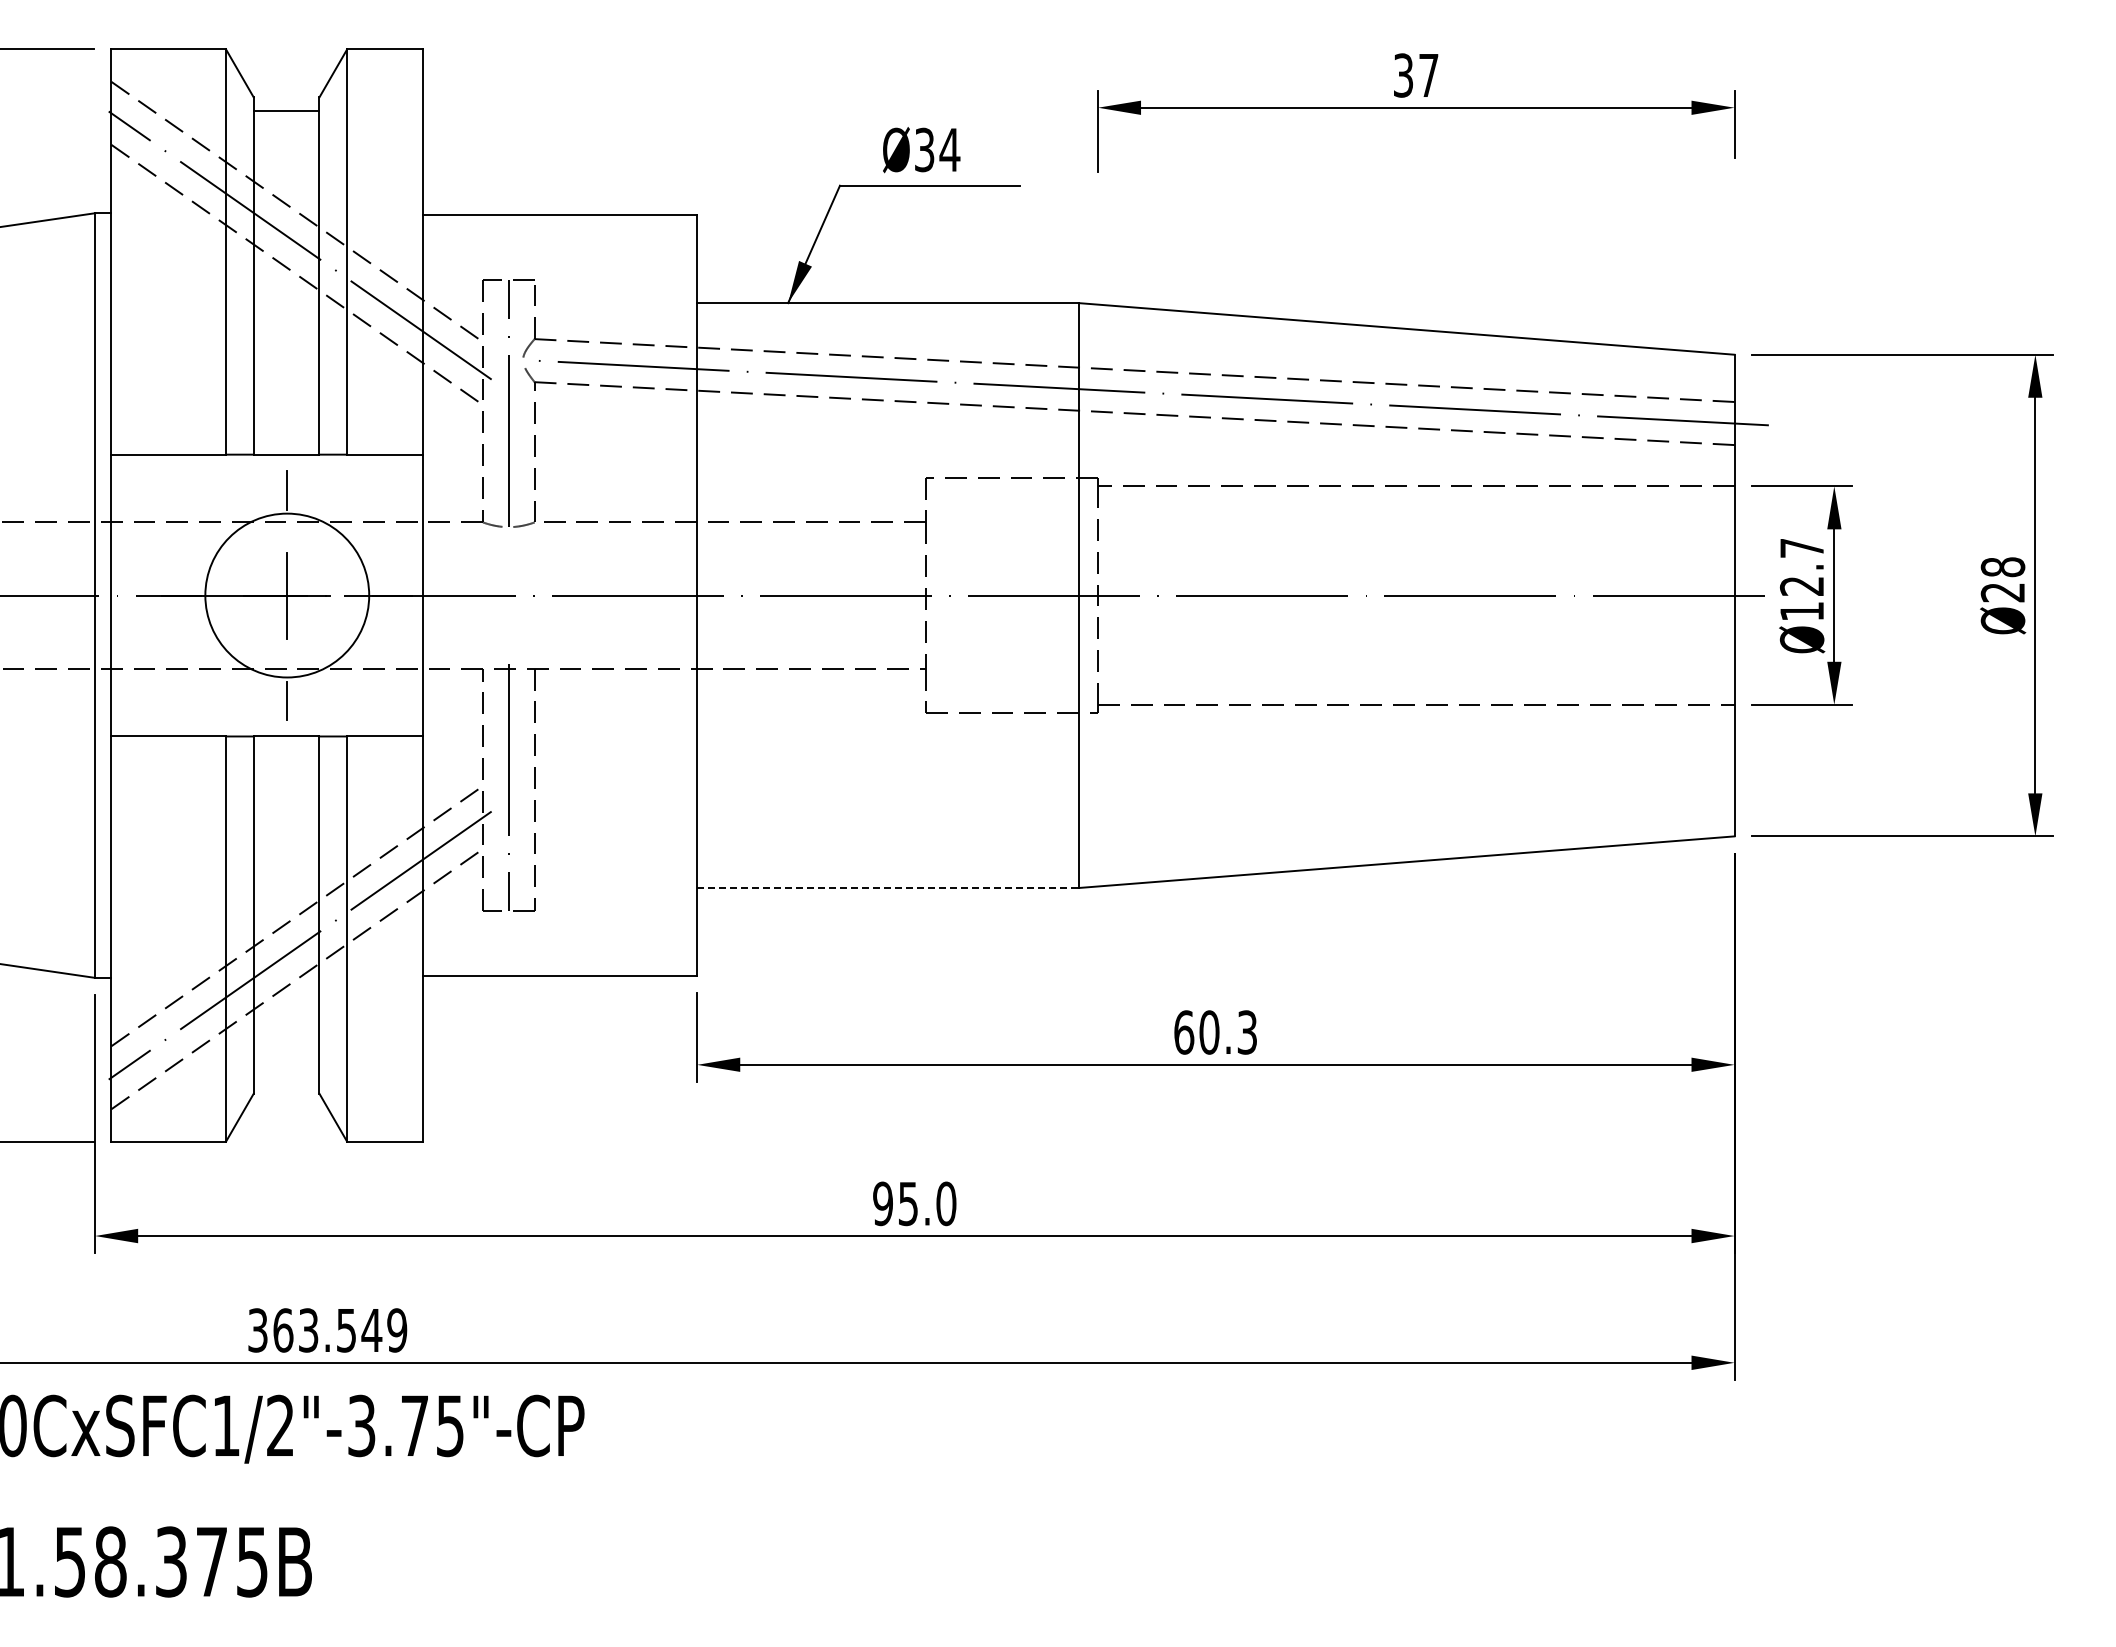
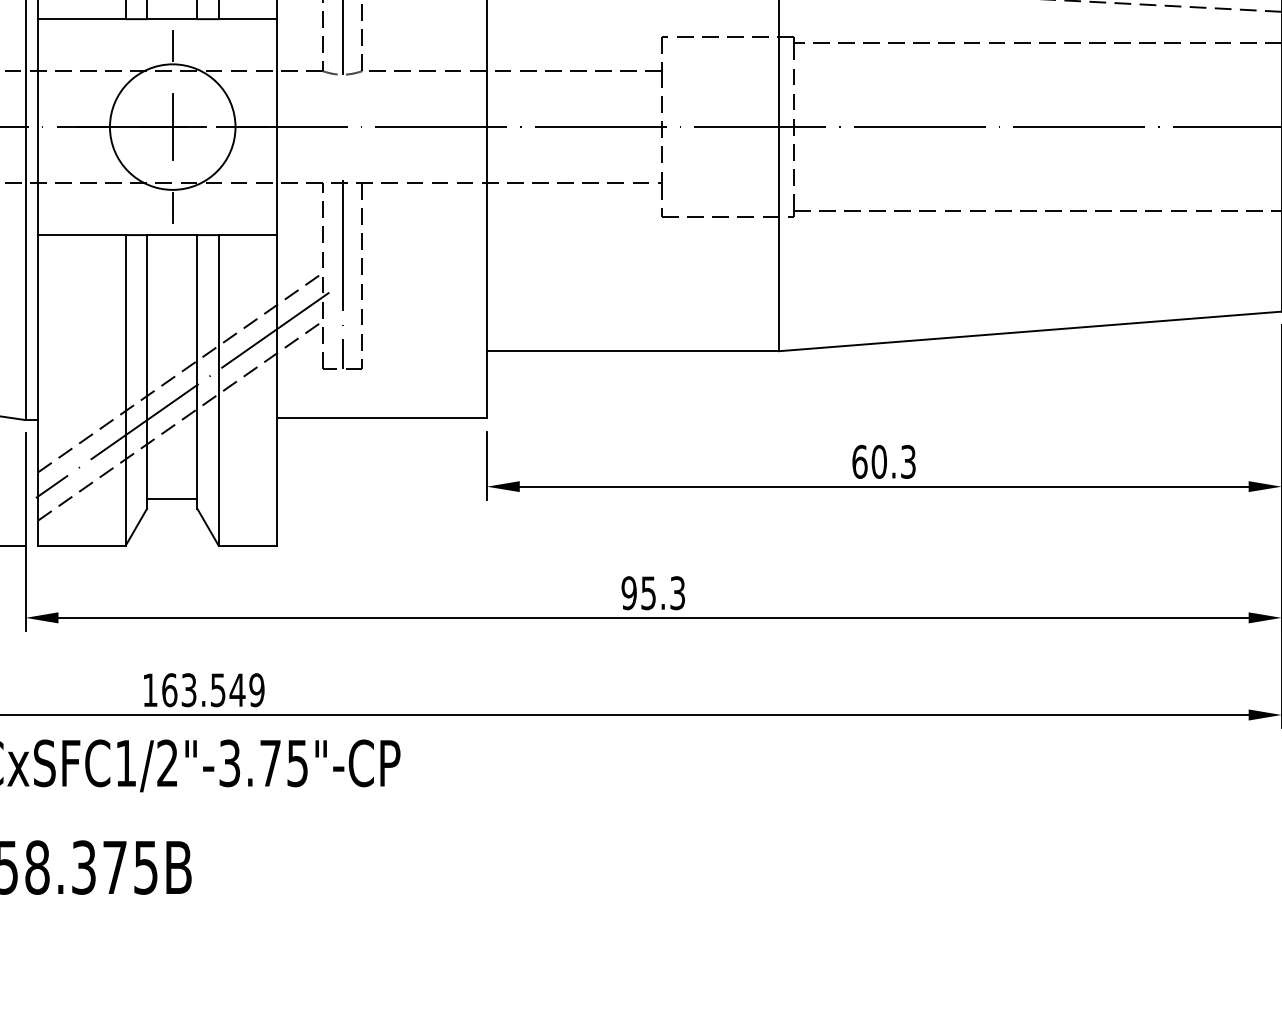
line: (888, 888) -> (633, 351), dashed -> solid
line: (286, 1080) -> (172, 498), added
text: (946, 1203) -> (677, 592), 95.0 -> 95.3
text: (257, 1330) -> (149, 690), 363.549 -> 163.549

